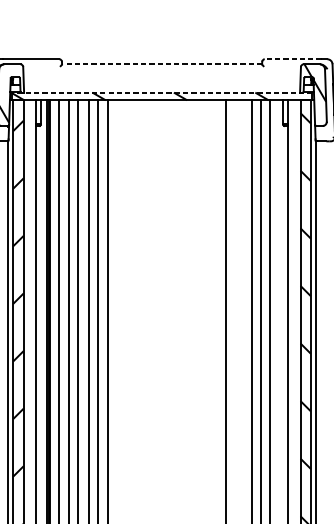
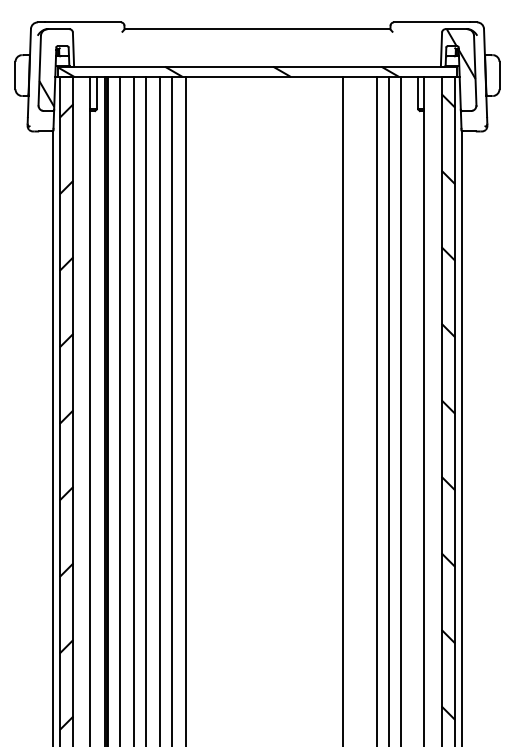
line: (293, 59) -> (431, 22), dashed -> solid
line: (162, 64) -> (257, 29), dashed -> solid
line: (162, 92) -> (257, 66), dashed -> solid

